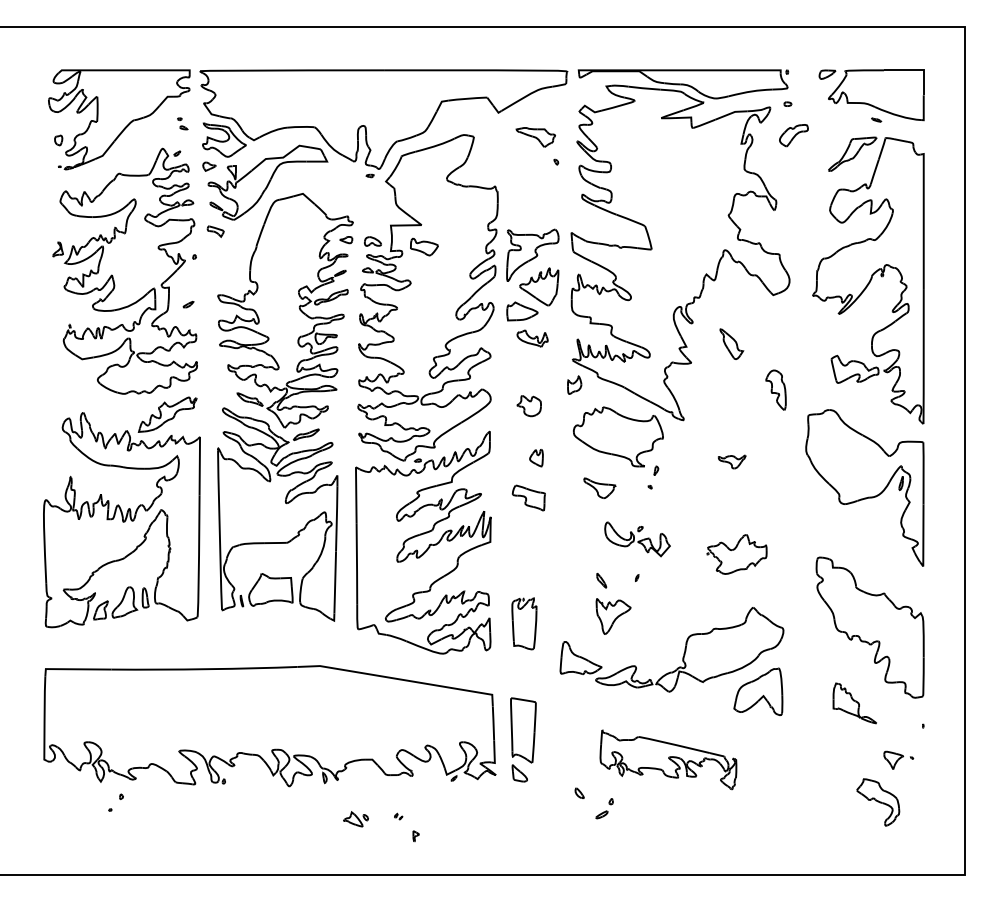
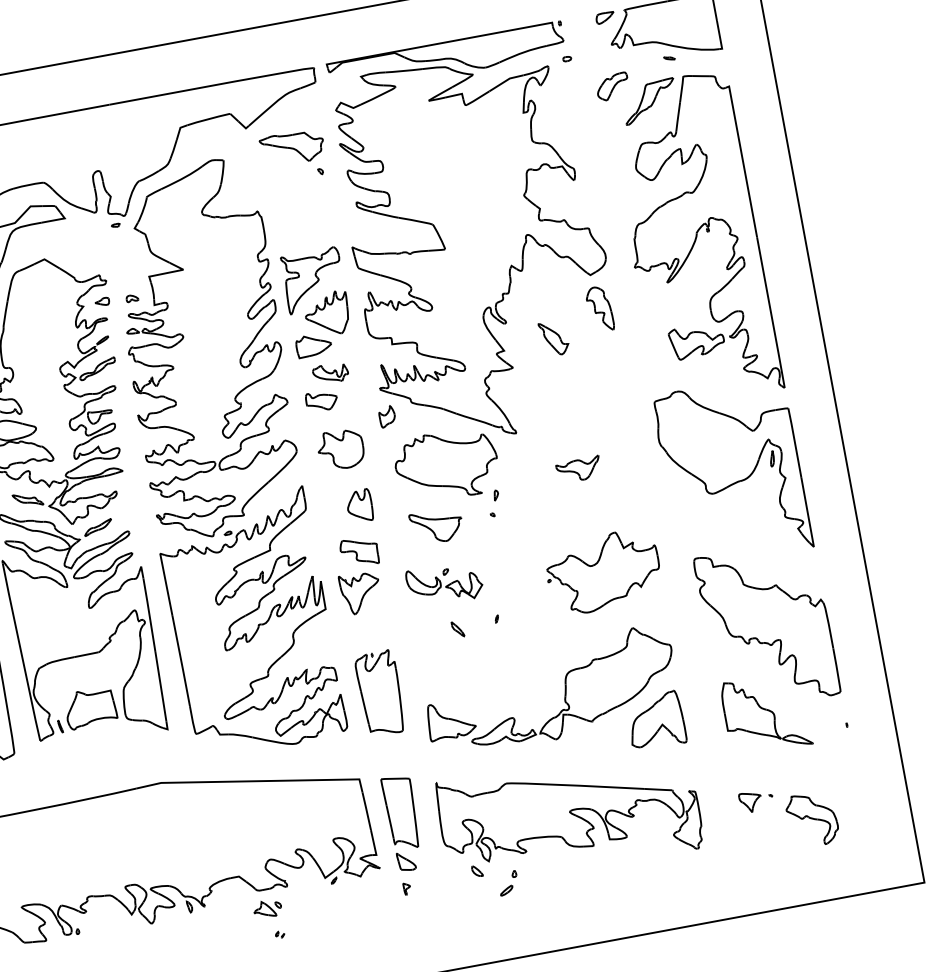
part: (793, 135) -> (612, 86), moved
part: (535, 137) -> (292, 148), size x1.43
part: (372, 241) -> (131, 298), size x0.62
part: (424, 246) -> (321, 400), moved
part: (775, 389) -> (599, 308), moved
part: (528, 405) -> (340, 448), size x1.67
part: (536, 457) -> (359, 505), size x1.67
part: (732, 461) -> (579, 469), size x1.43
part: (599, 488) -> (436, 526), size x1.43
part: (637, 539) -> (444, 584), moved
part: (736, 554) -> (602, 572), size x1.67
part: (613, 616) -> (360, 592), moved
part: (524, 623) -> (380, 693), size x1.43
part: (854, 703) -> (765, 714), size x1.67
part: (668, 759) -> (569, 815), size x1.67
part: (898, 759) -> (756, 800), moved
part: (355, 819) -> (267, 909), moved
part: (415, 836) -> (406, 889), moved

